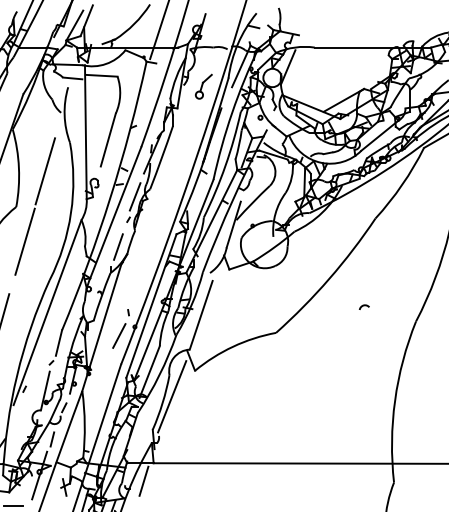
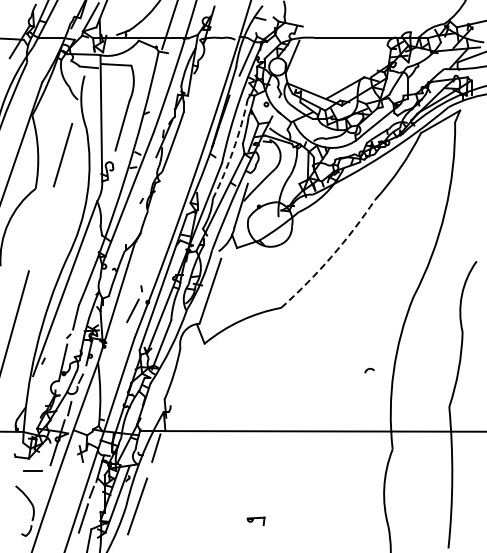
part: (203, 87) -> (212, 75), removed
arc: (225, 165) -> (233, 149), solid -> dashed
line: (134, 197) -> (147, 179), removed
line: (24, 241) -> (43, 221), removed
line: (118, 246) -> (132, 226), removed
arc: (329, 278) -> (331, 256), solid -> dashed
arc: (364, 306) -> (369, 369), moved
line: (171, 395) -> (182, 367), removed

